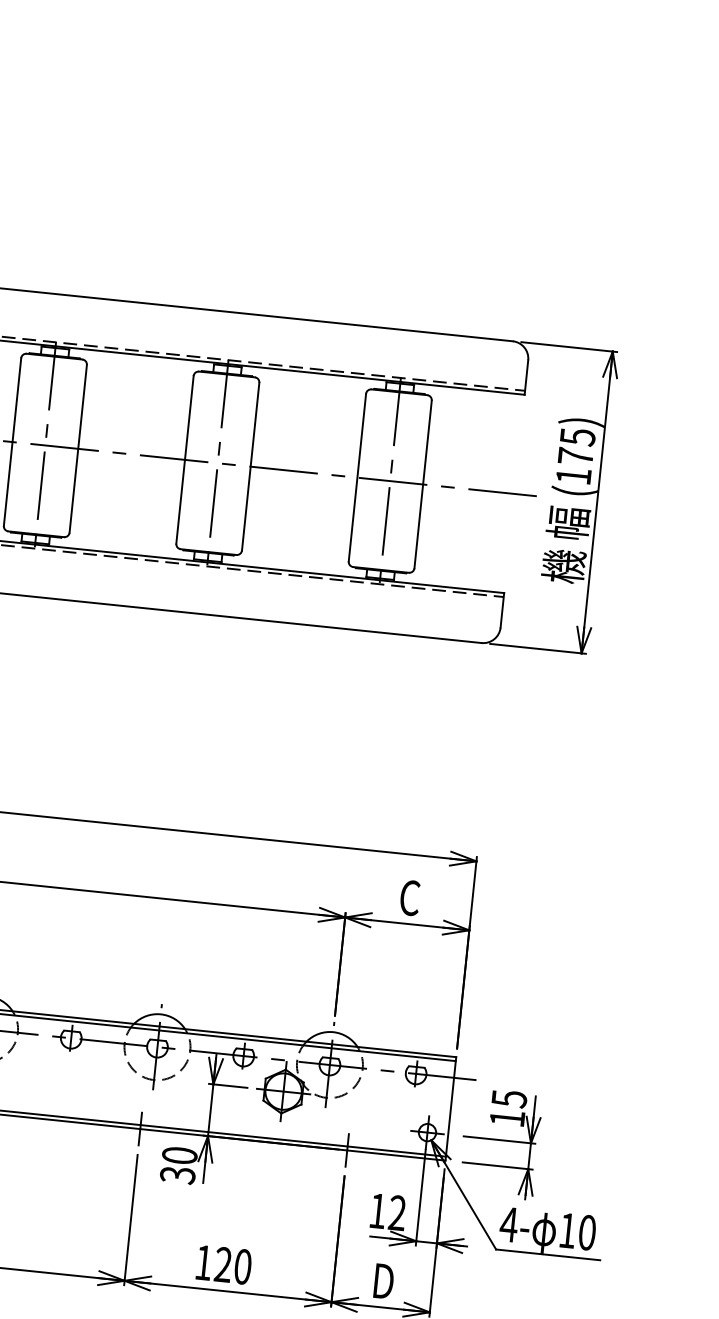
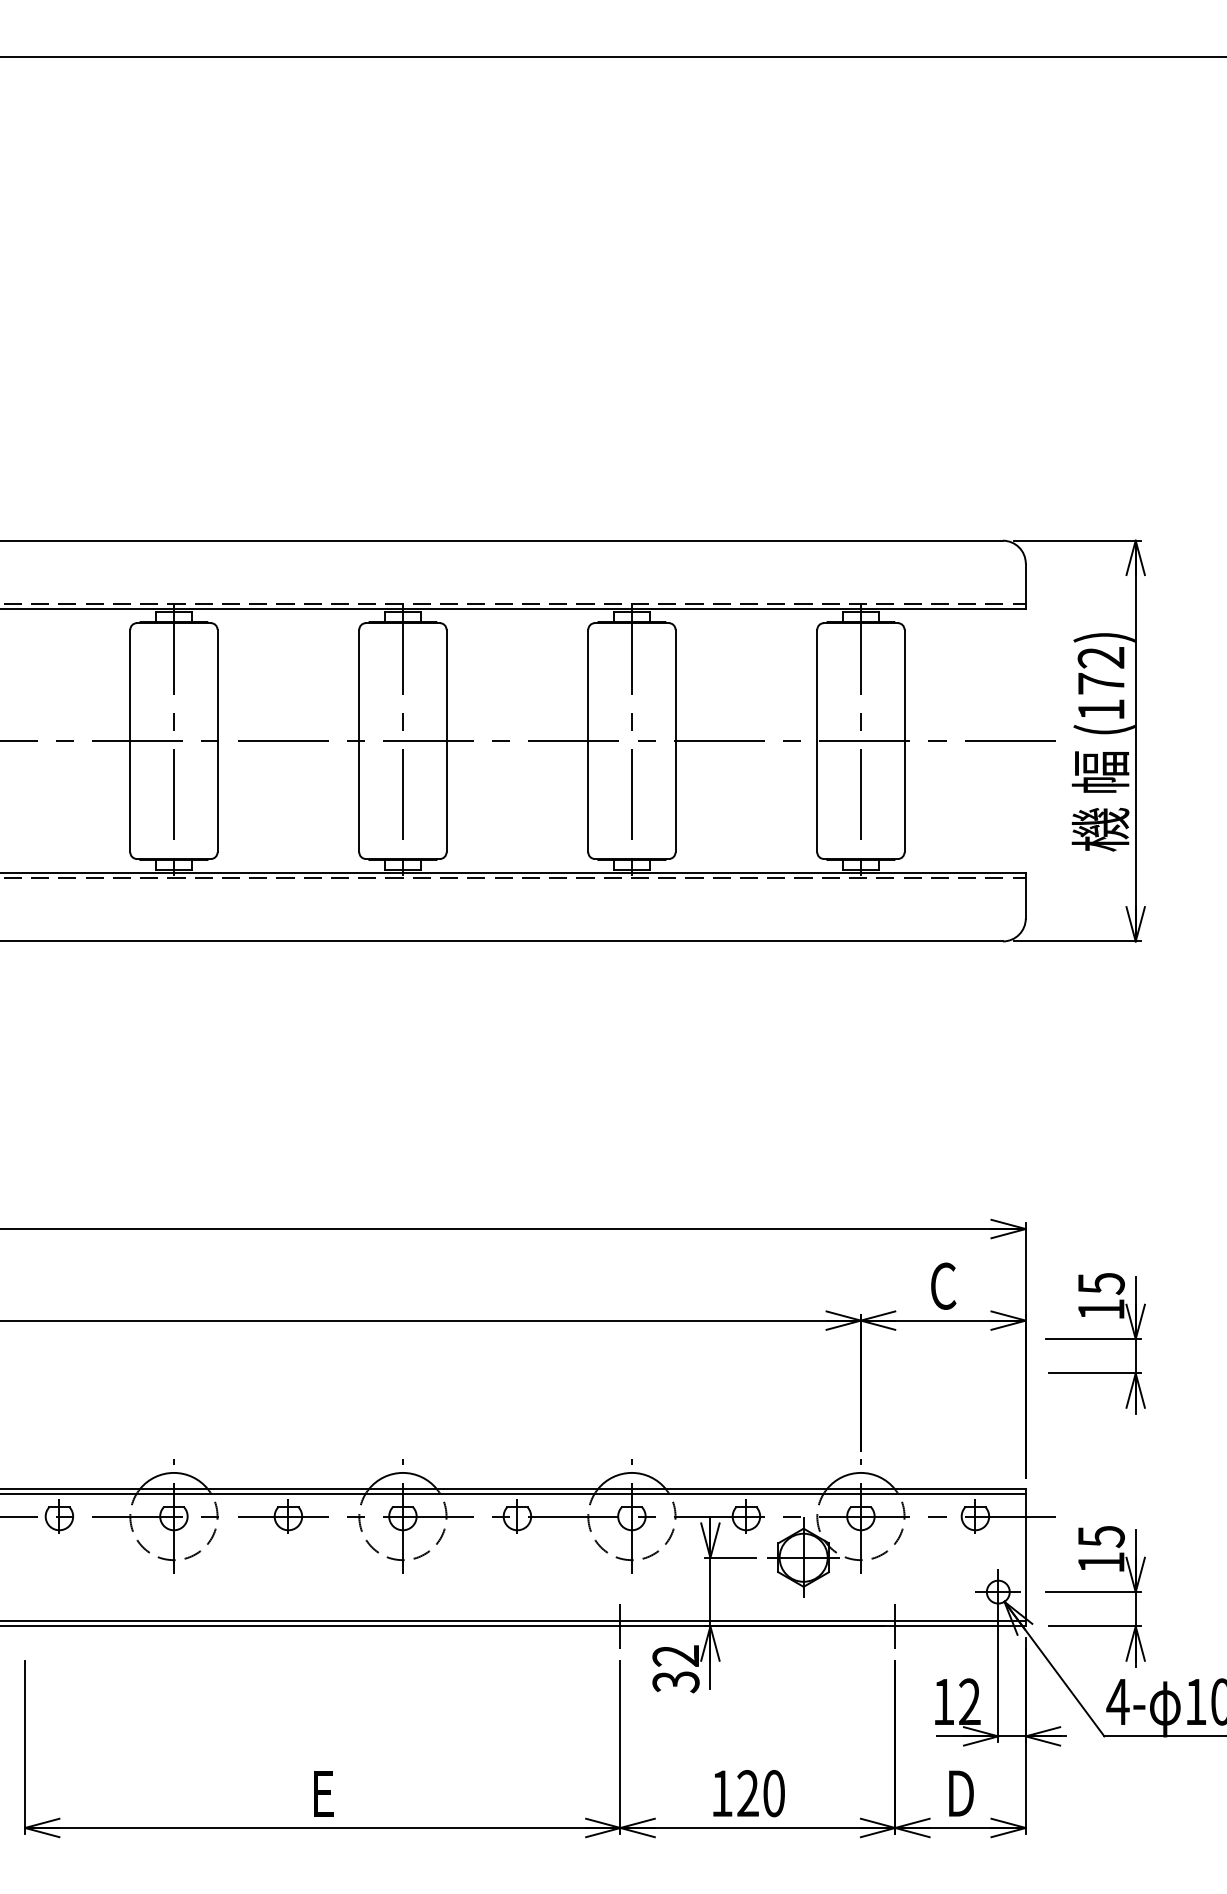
text: (577, 437) -> (1100, 658), (175) -> (172)
part: (520, 952) -> (1095, 1343), added
text: (179, 1155) -> (675, 1655), 30 -> 32

